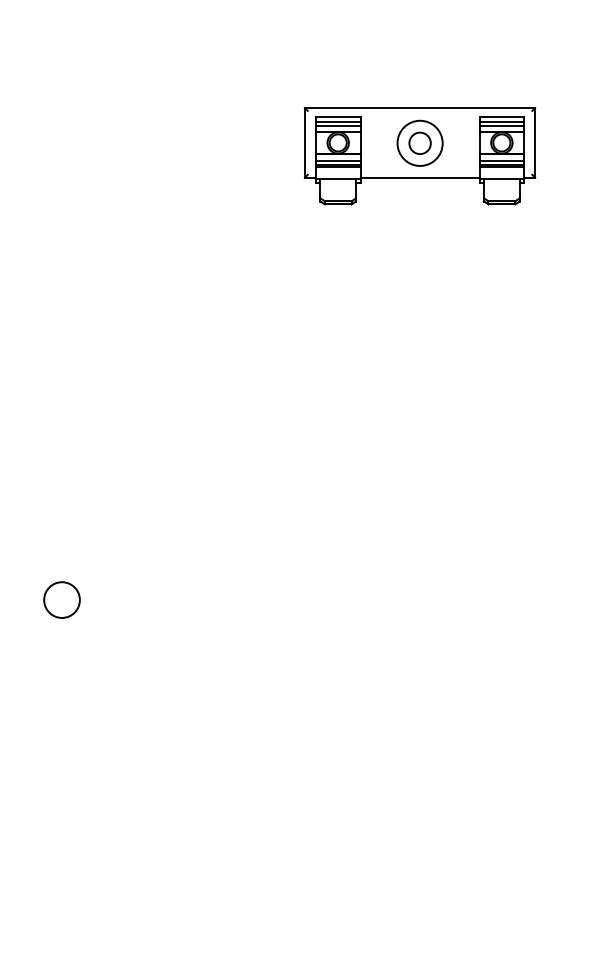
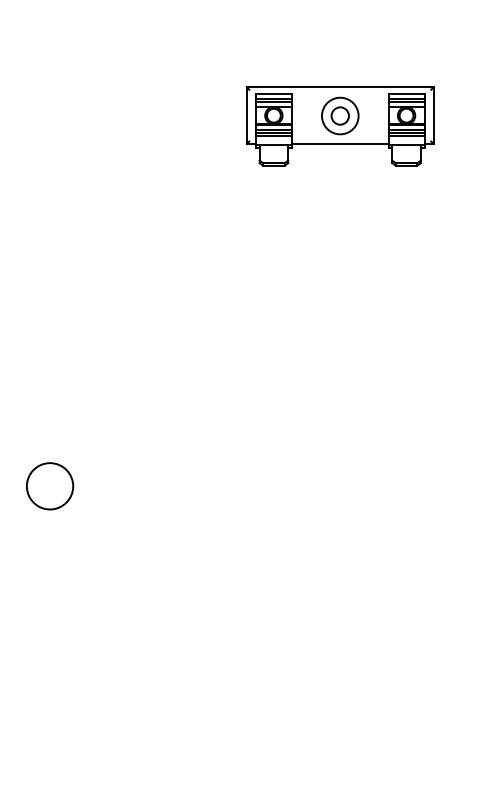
circle: (61, 599) -> (49, 485), size x1.6

